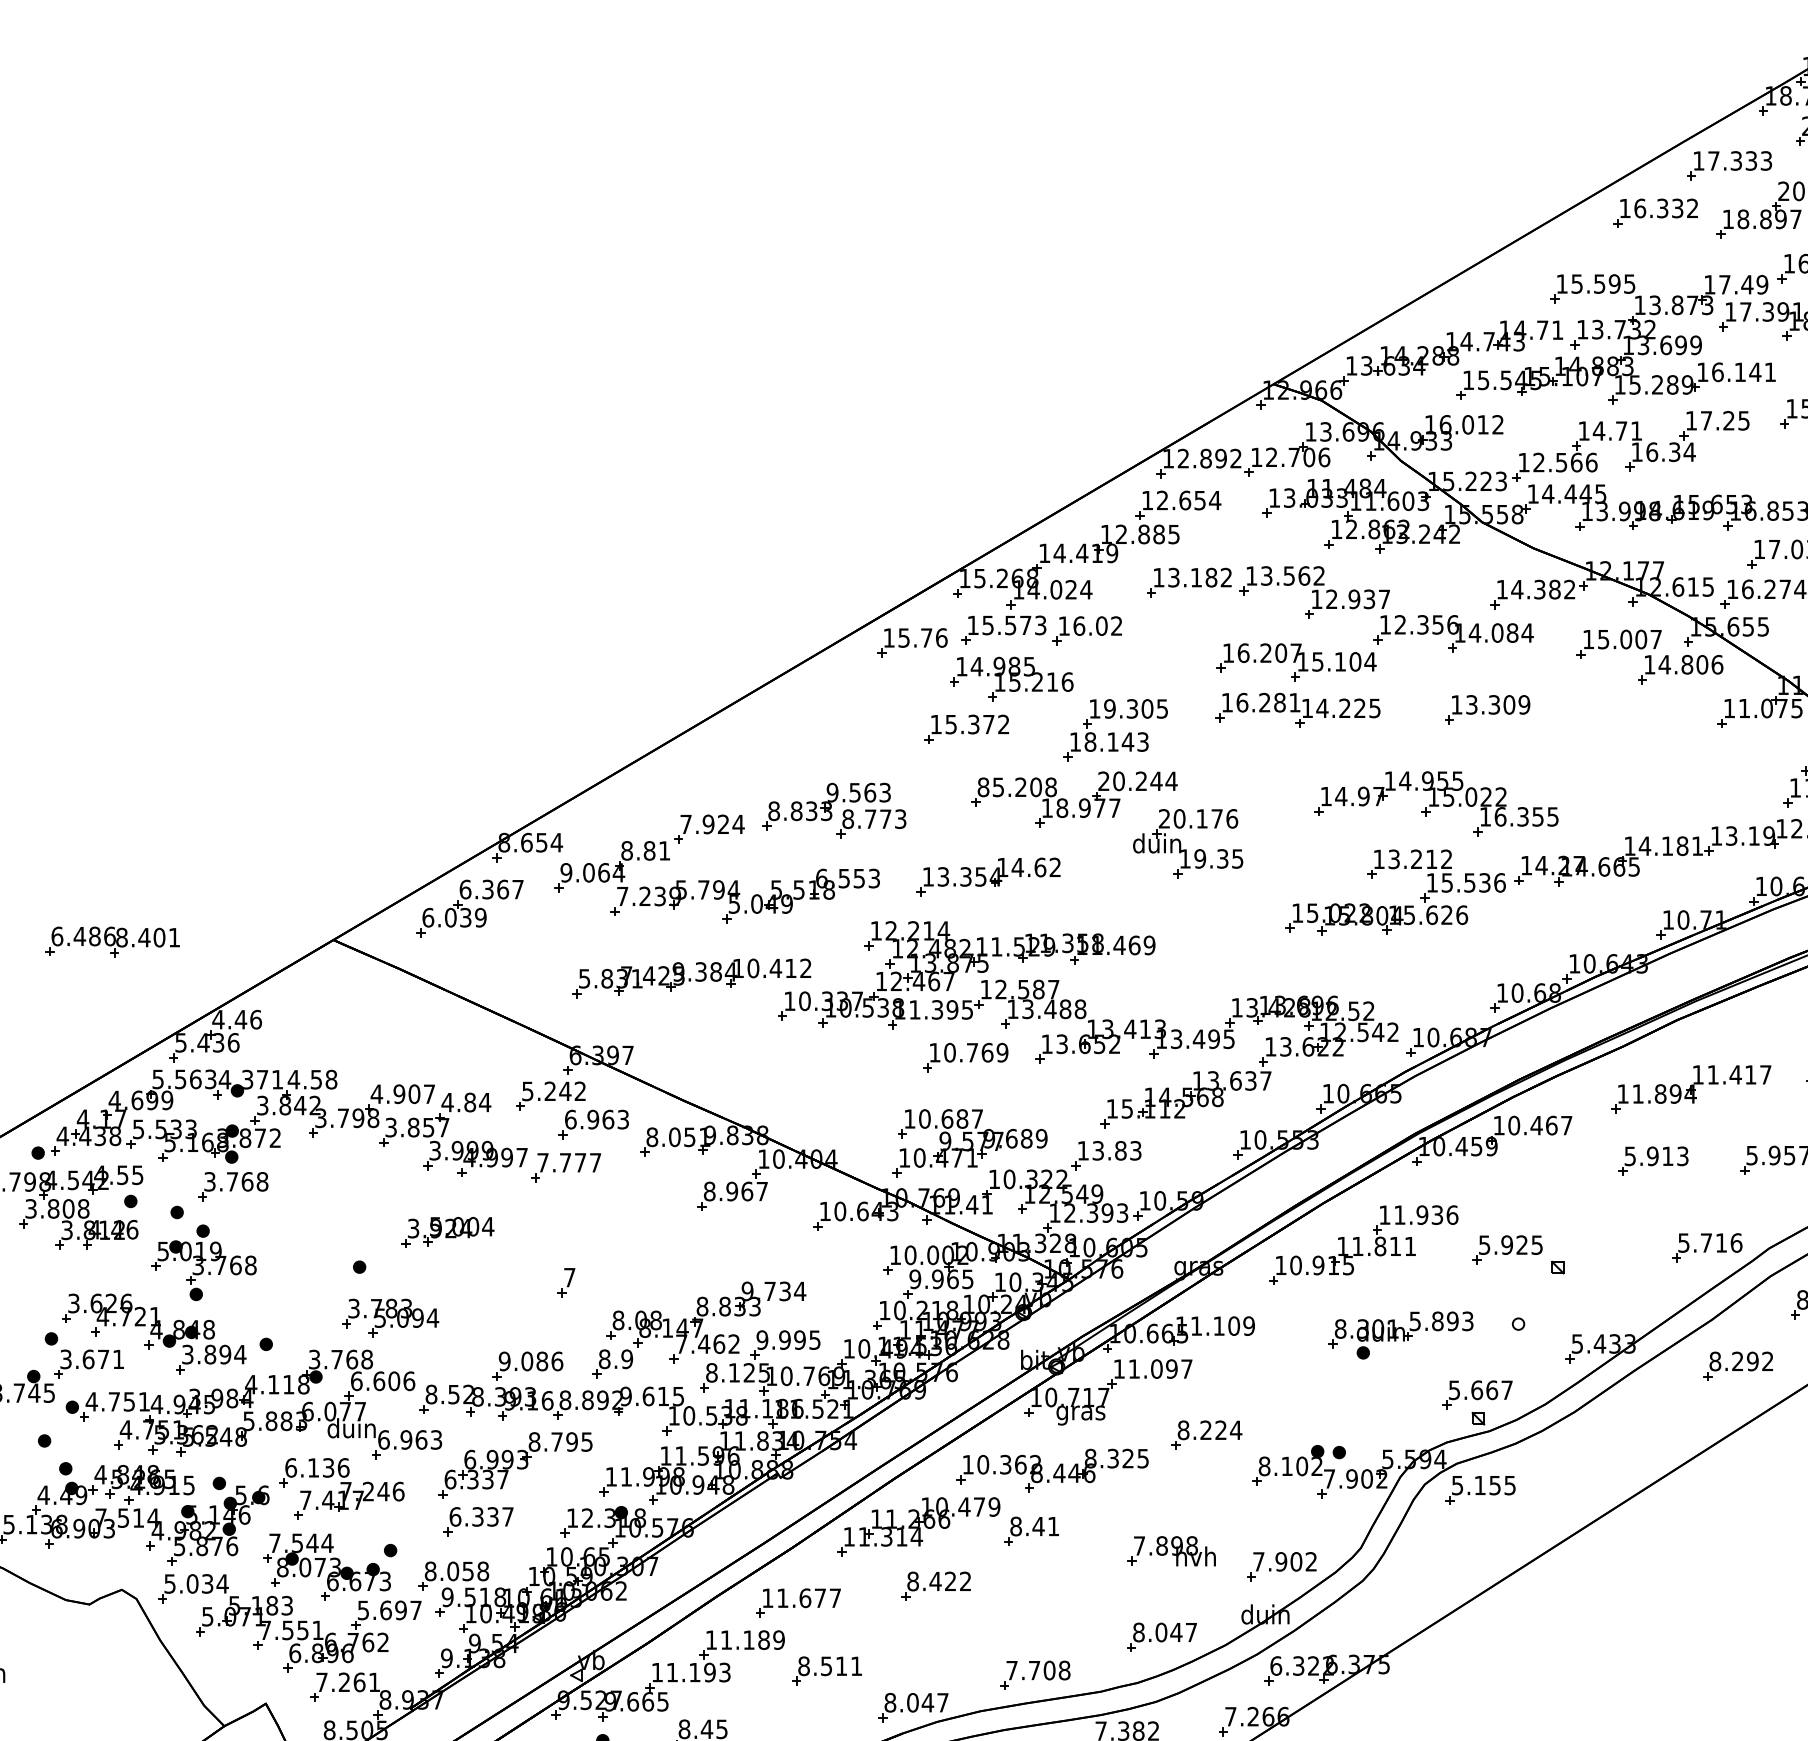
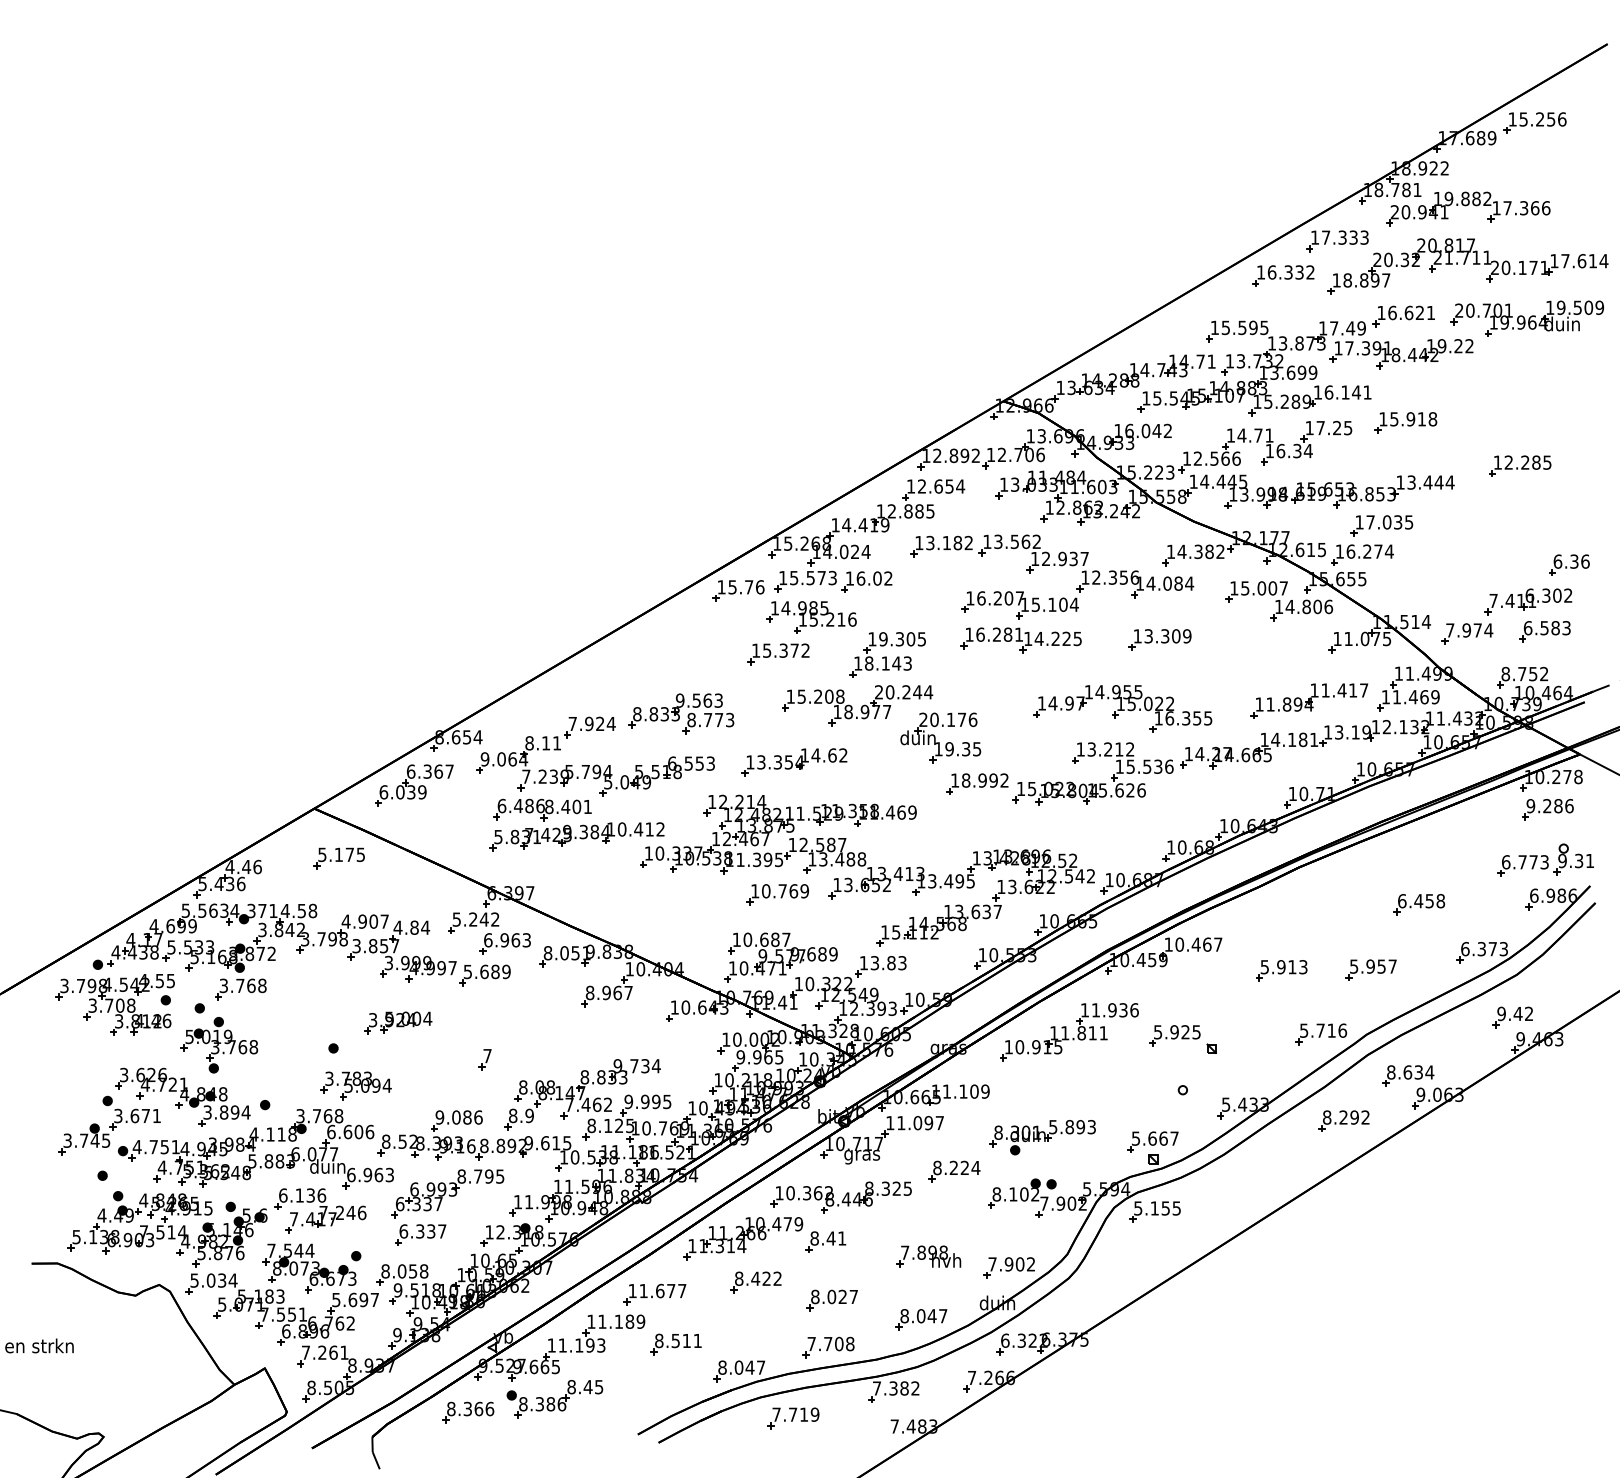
text: (1482, 424) -> (1156, 430), 16.012 -> 16.042
text: (983, 786) -> (790, 696), 85.208 -> 15.208
text: (648, 851) -> (545, 743), 8.81 -> 8.11
part: (1238, 905) -> (977, 783), added
part: (112, 941) -> (542, 809), moved
part: (366, 1008) -> (338, 858), added
part: (1691, 1088) -> (1309, 700), moved
text: (568, 1162) -> (486, 971), 7.777 -> 5.689
text: (53, 1208) -> (109, 1005), 3.808 -> 3.708
part: (1400, 1335) -> (1042, 1137), moved
part: (1039, 1611) -> (831, 1300), added

